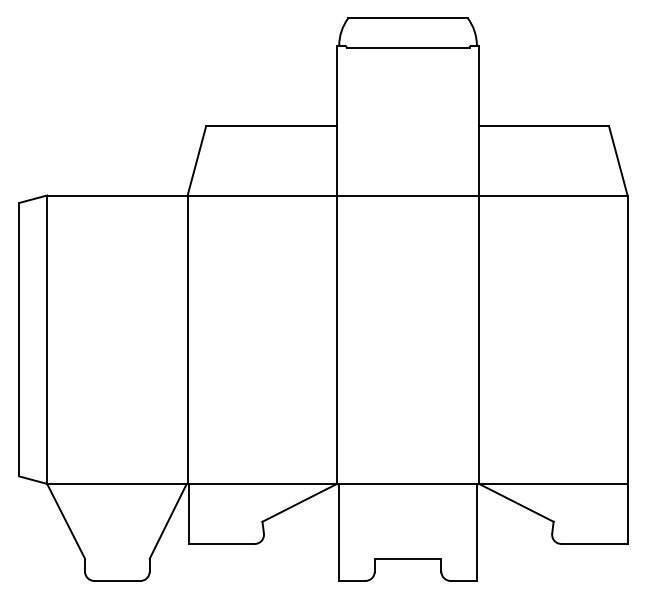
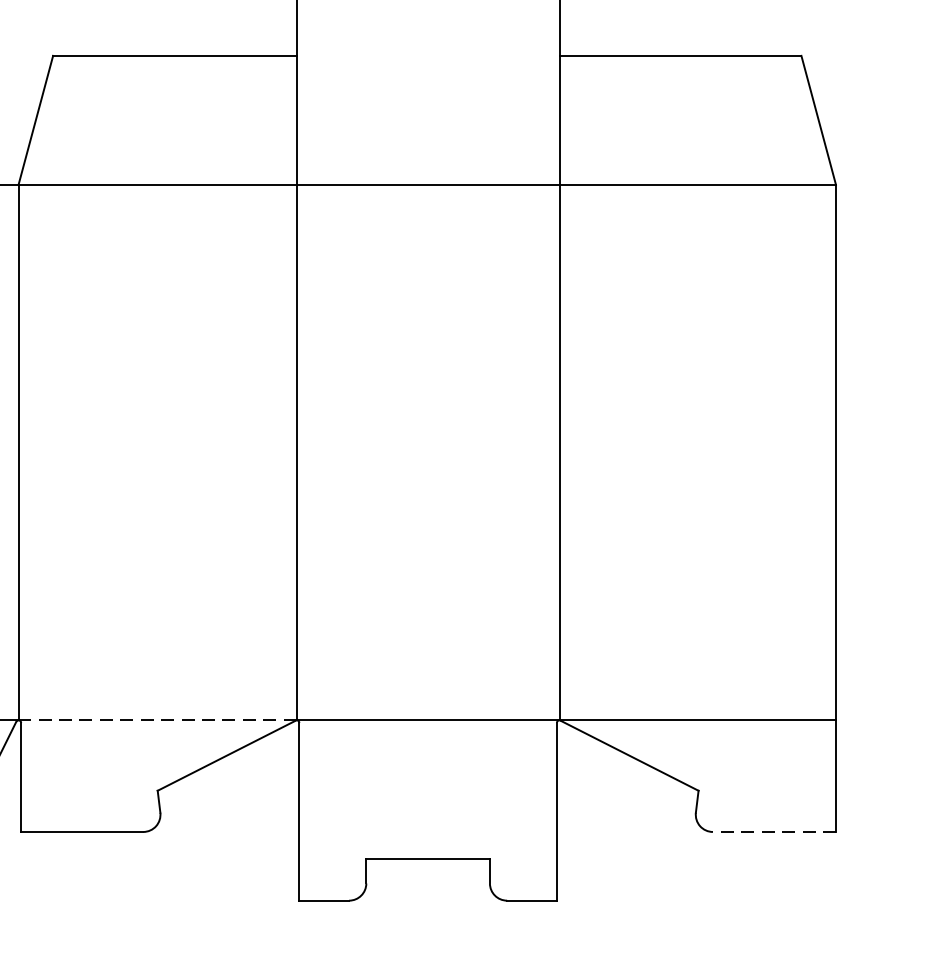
line: (262, 483) -> (157, 719), solid -> dashed
line: (593, 543) -> (772, 831), solid -> dashed

